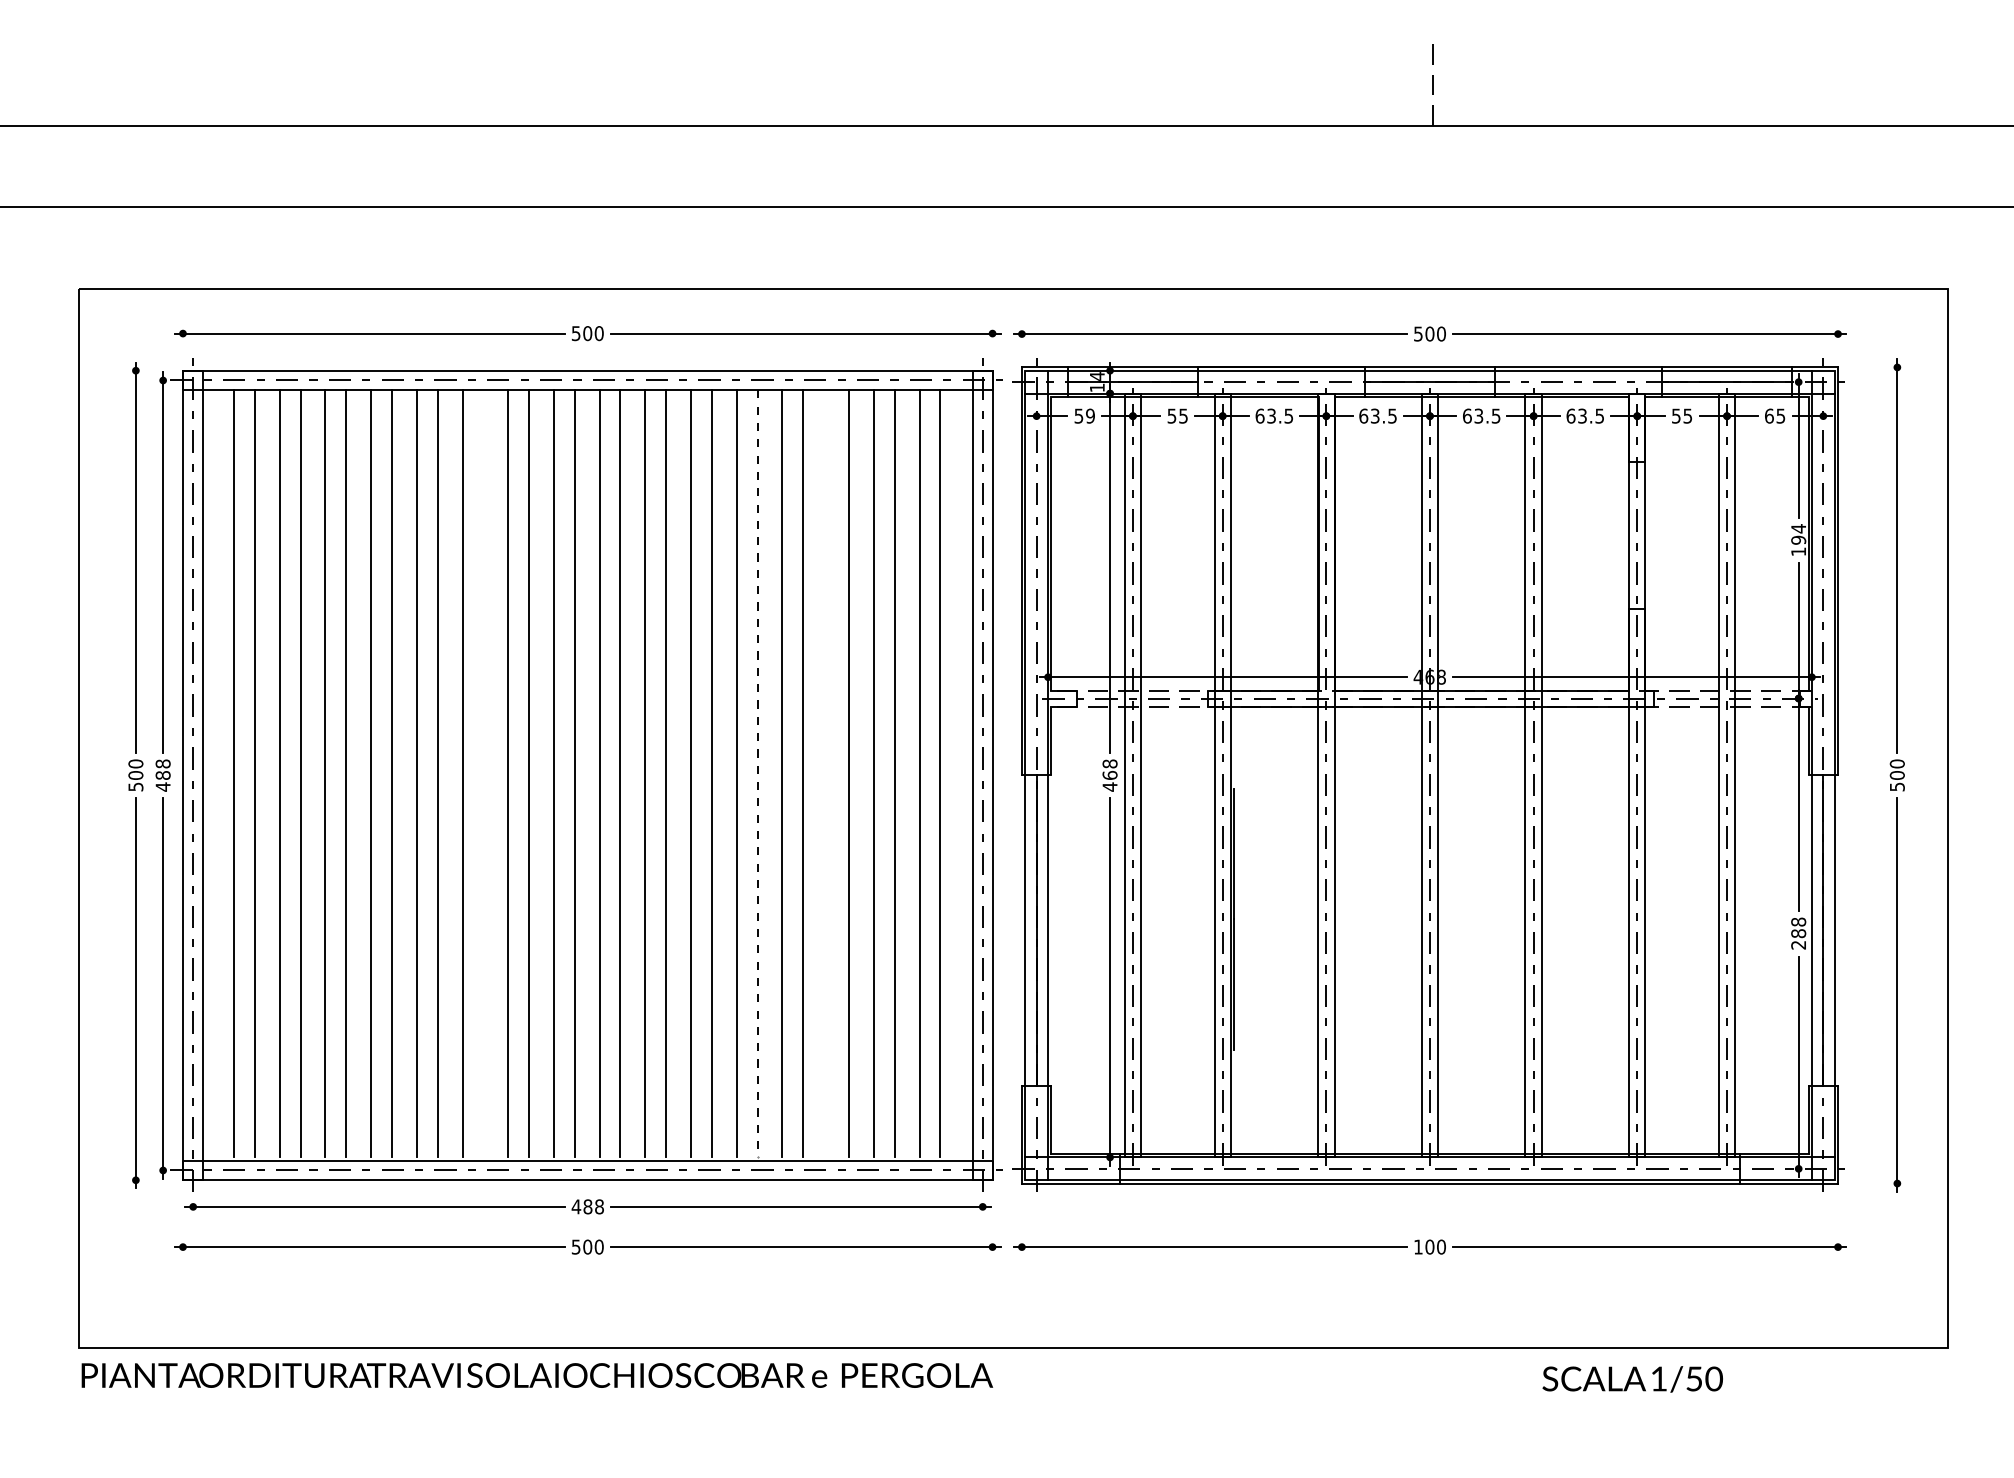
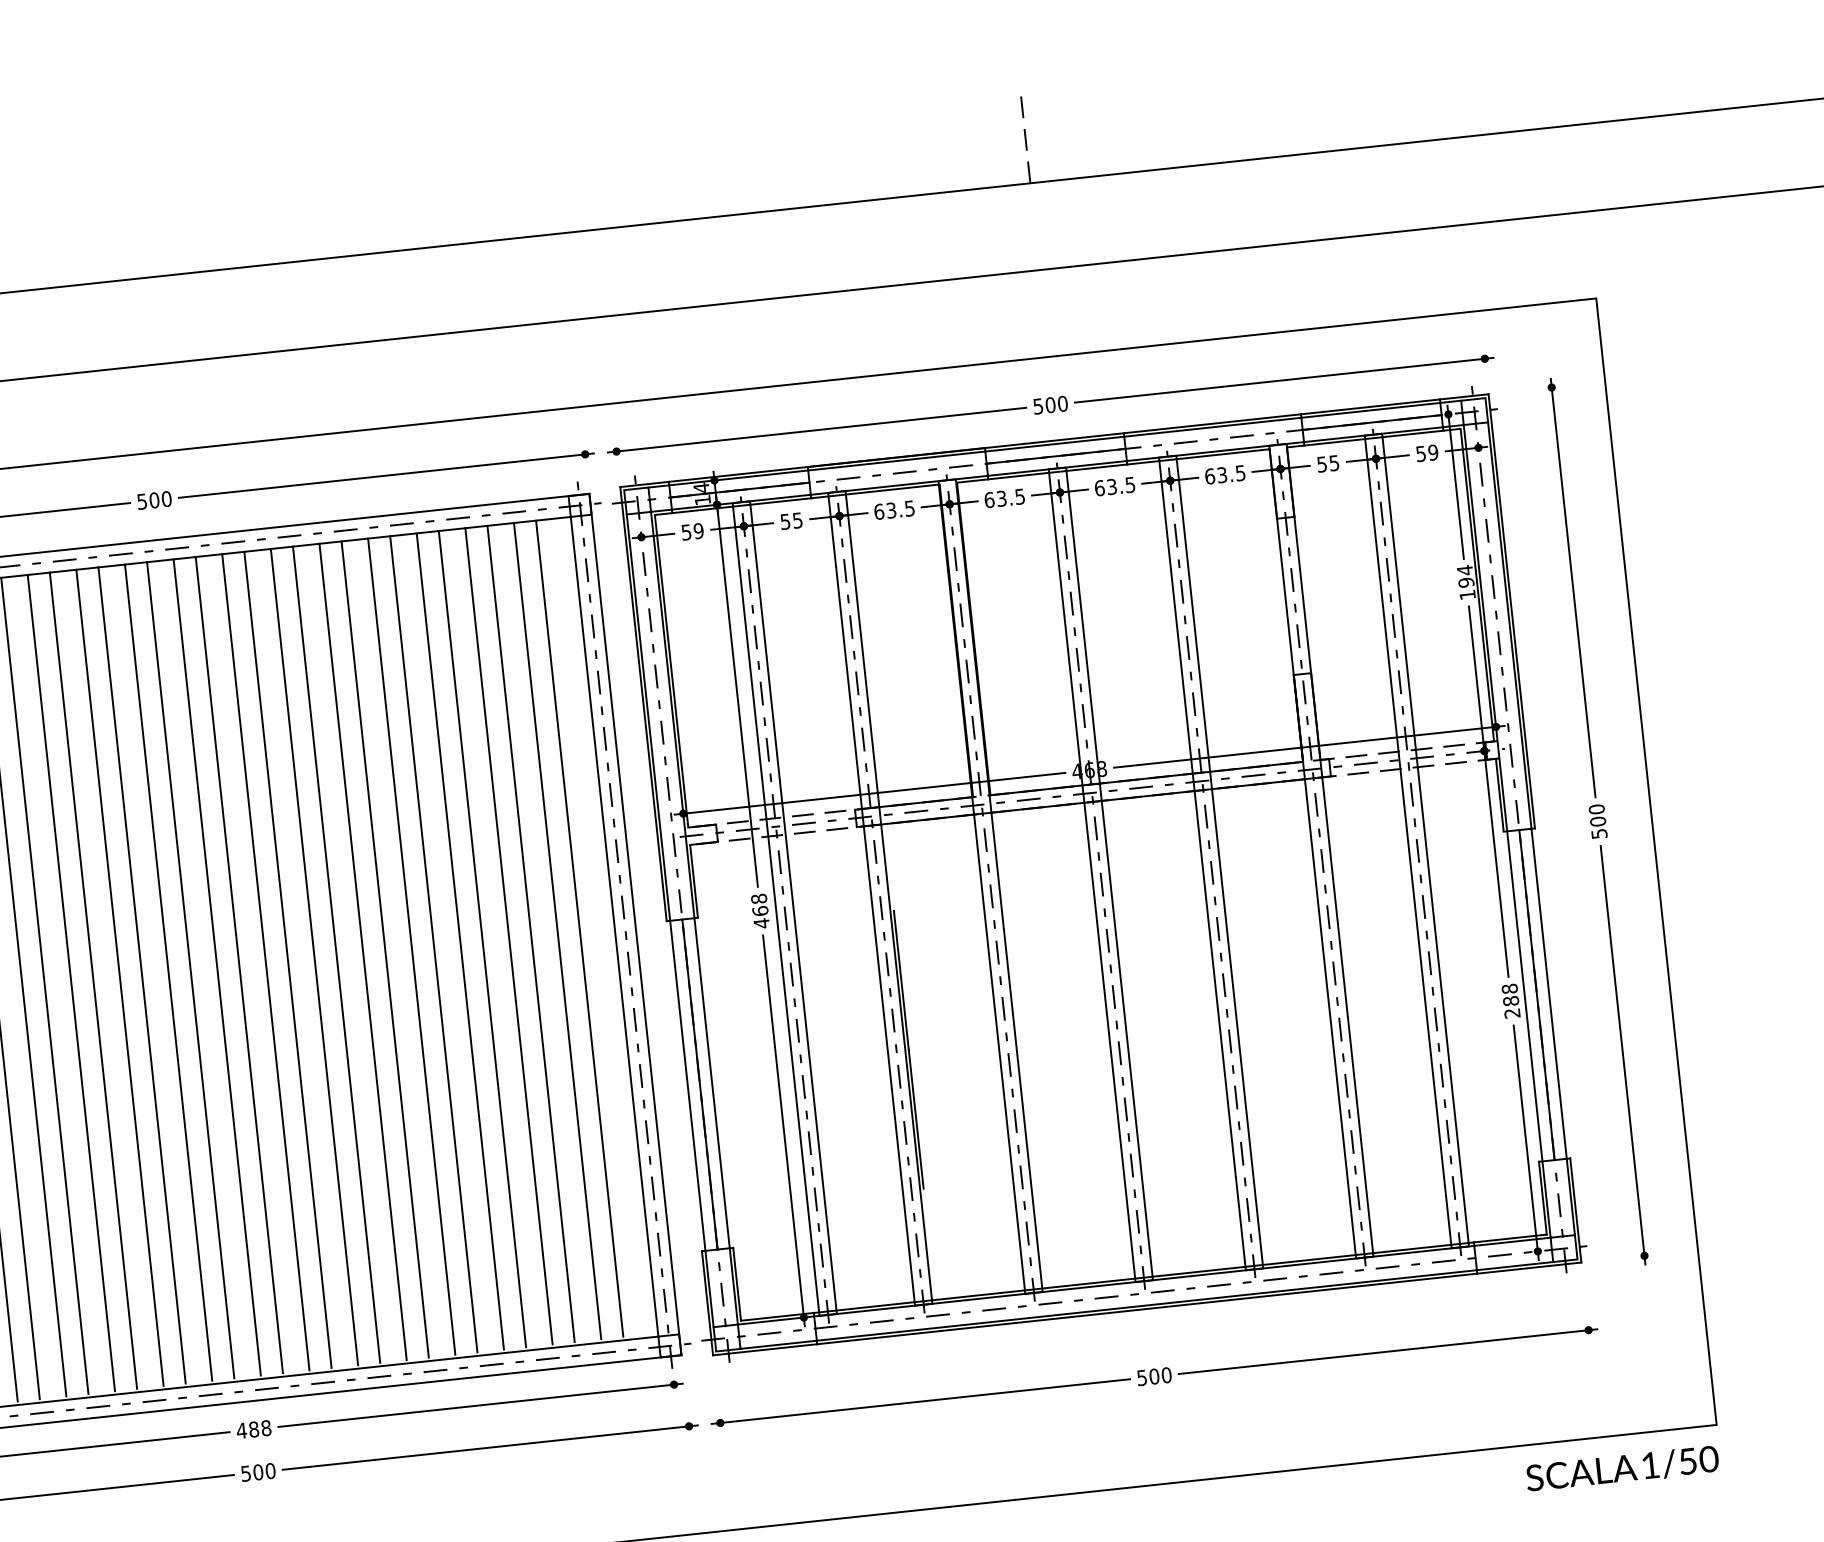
text: (1775, 415) -> (1427, 452), 65 -> 59
line: (483, 773) -> (93, 980), added
line: (757, 773) -> (385, 949), dashed -> solid
line: (828, 773) -> (460, 941), added
text: (1418, 1246) -> (1142, 1377), 100 -> 500
text: (1632, 1379) -> (1622, 1469), moved

